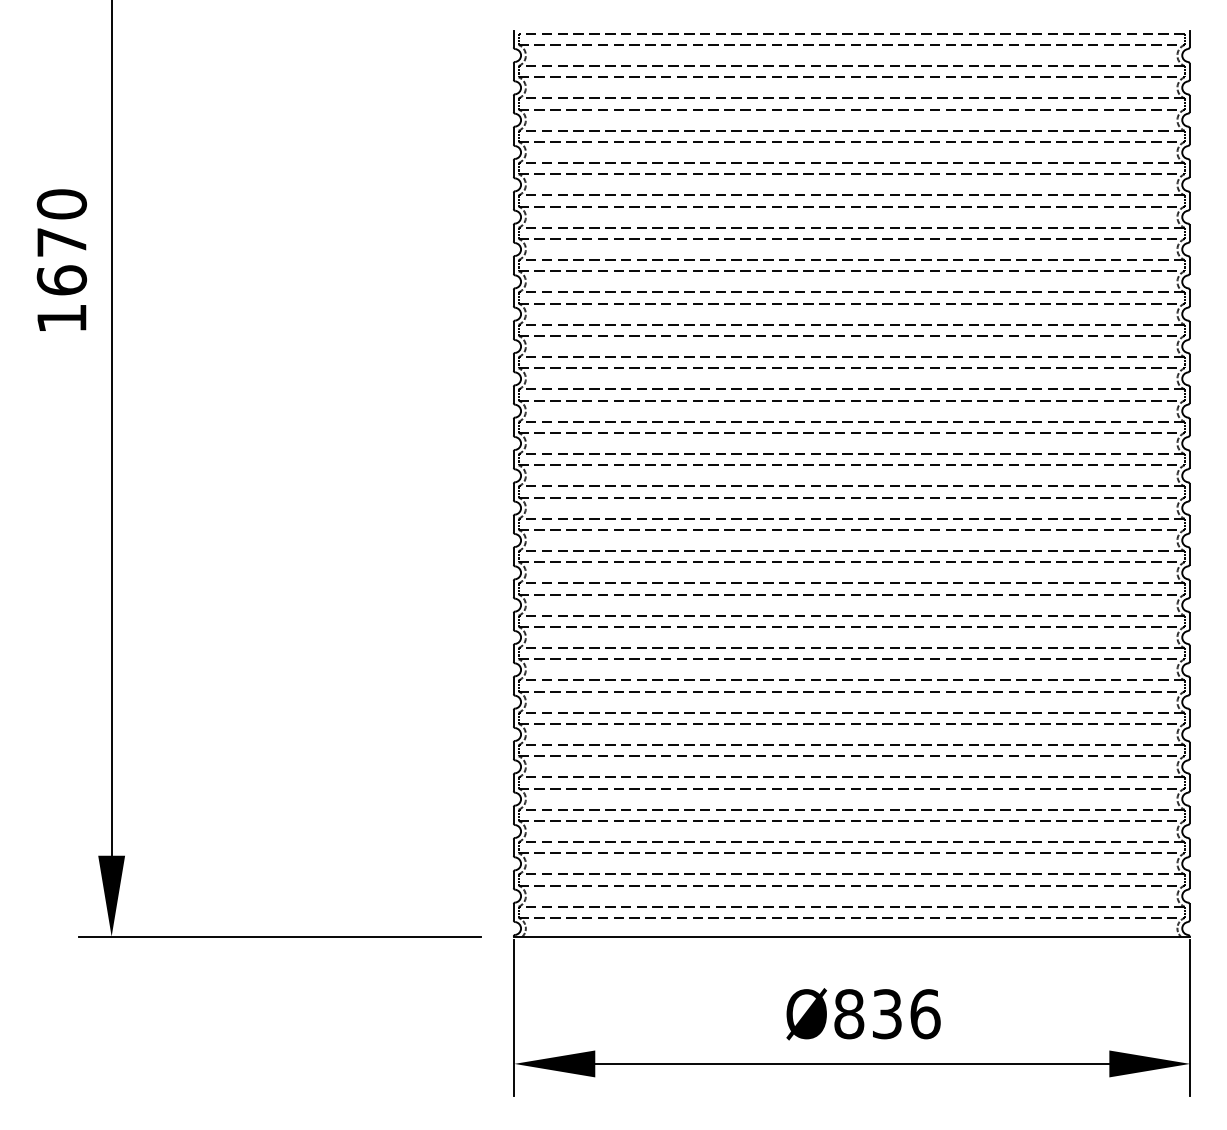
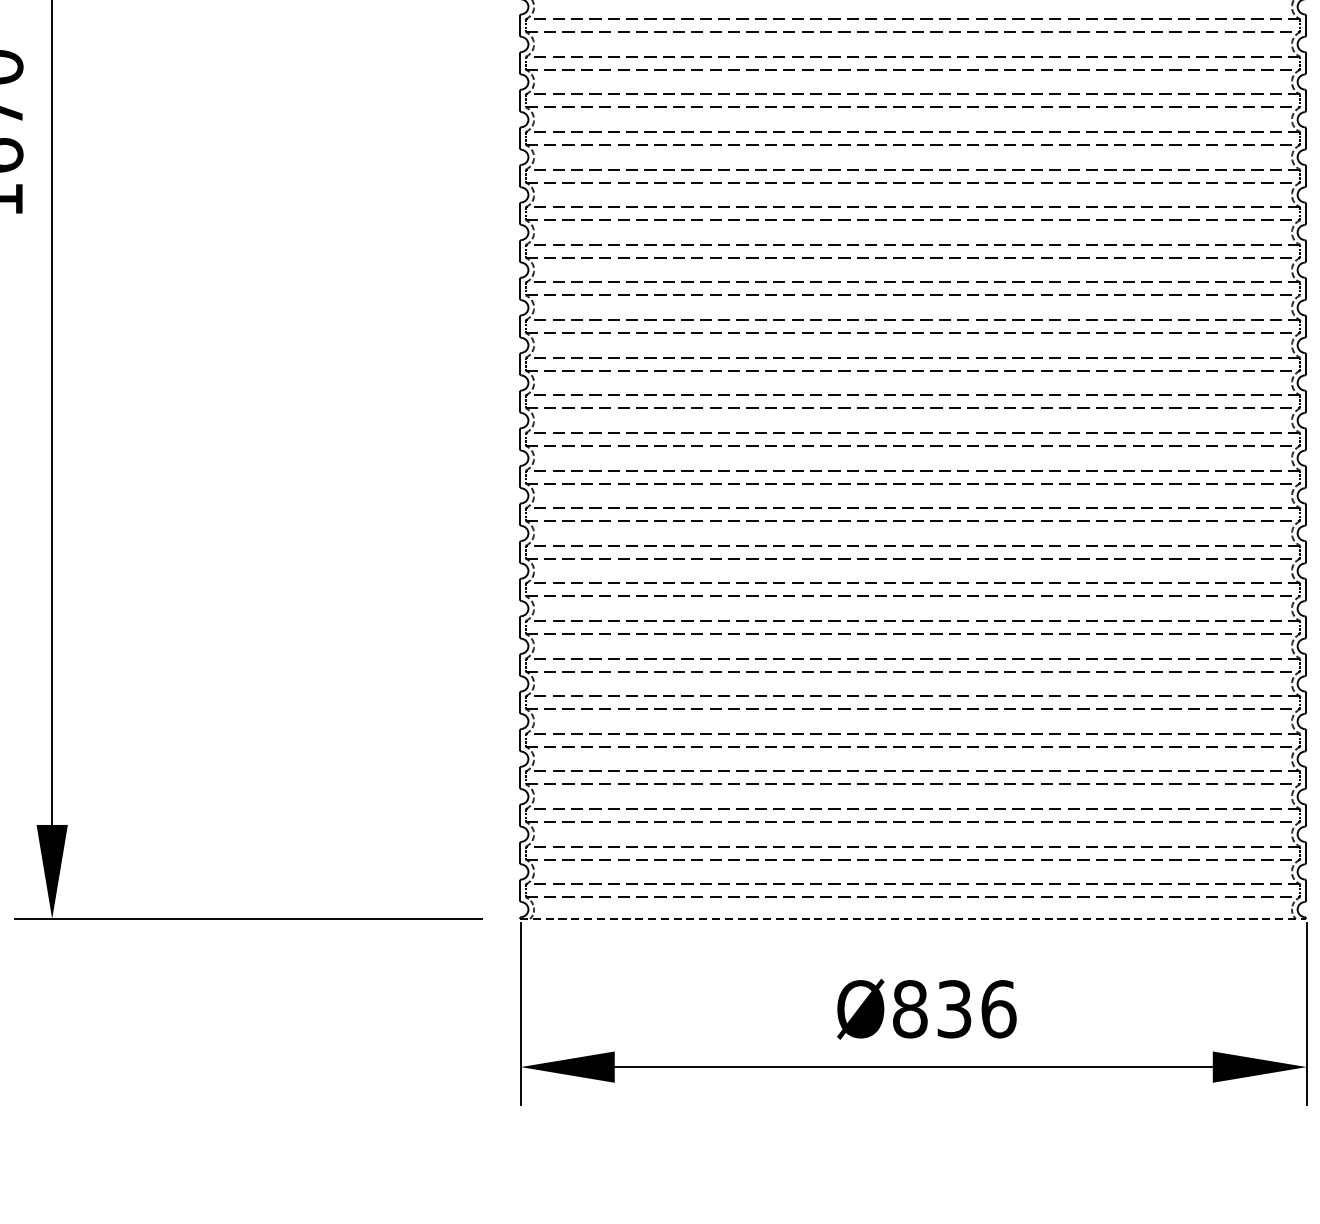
line: (851, 936) -> (912, 918), solid -> dashed

